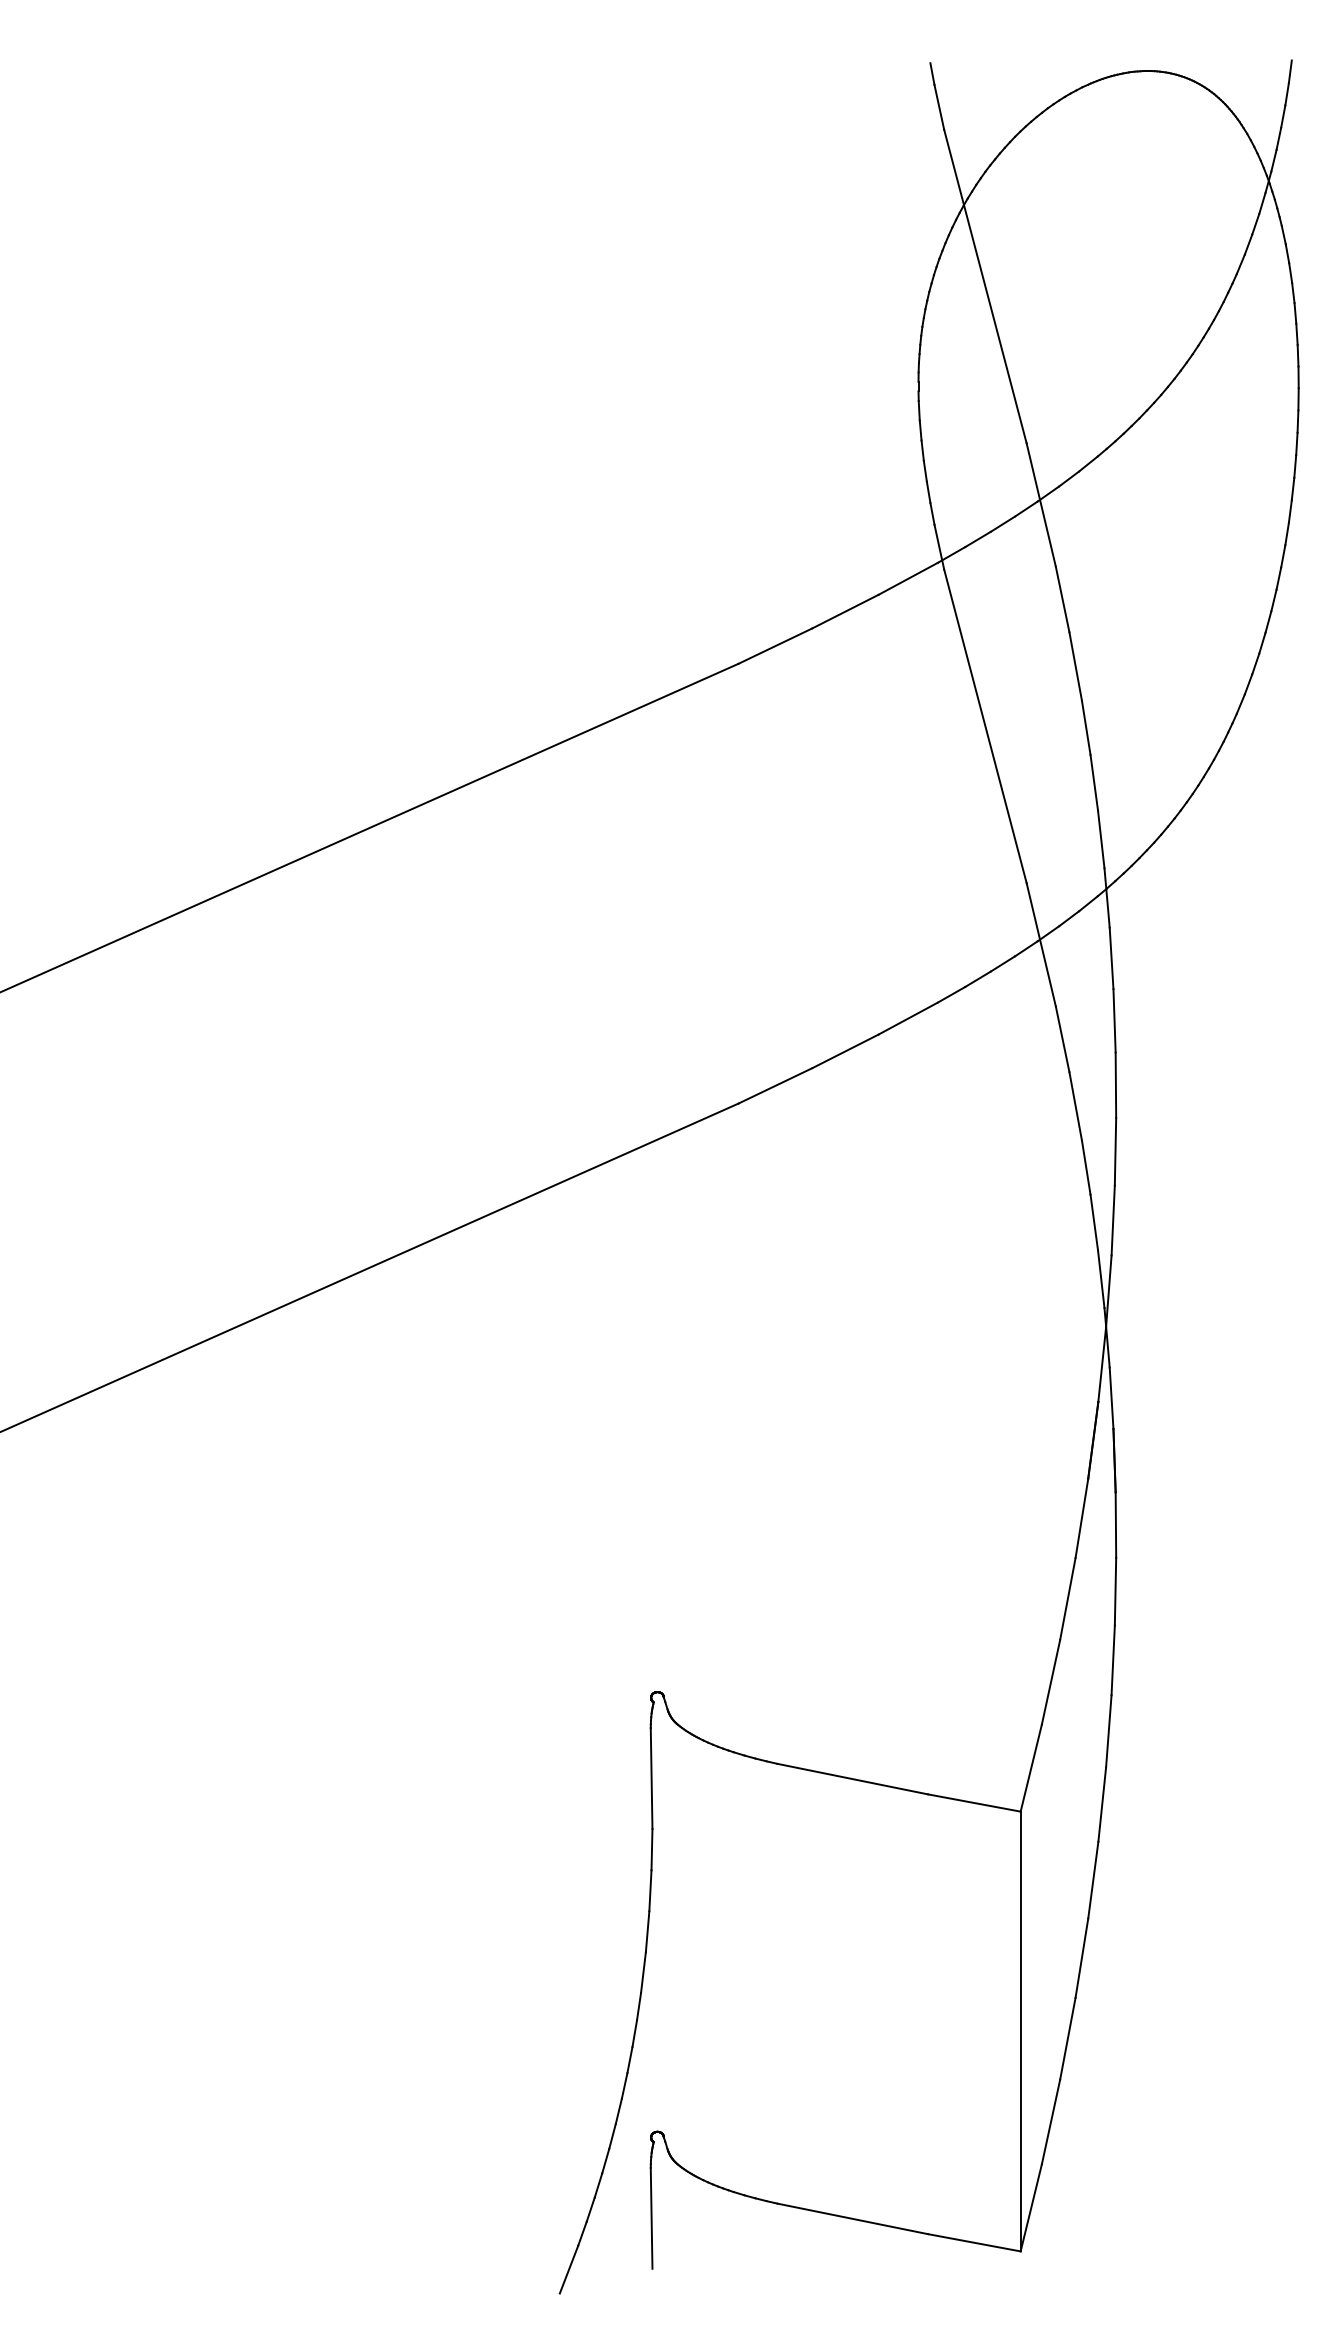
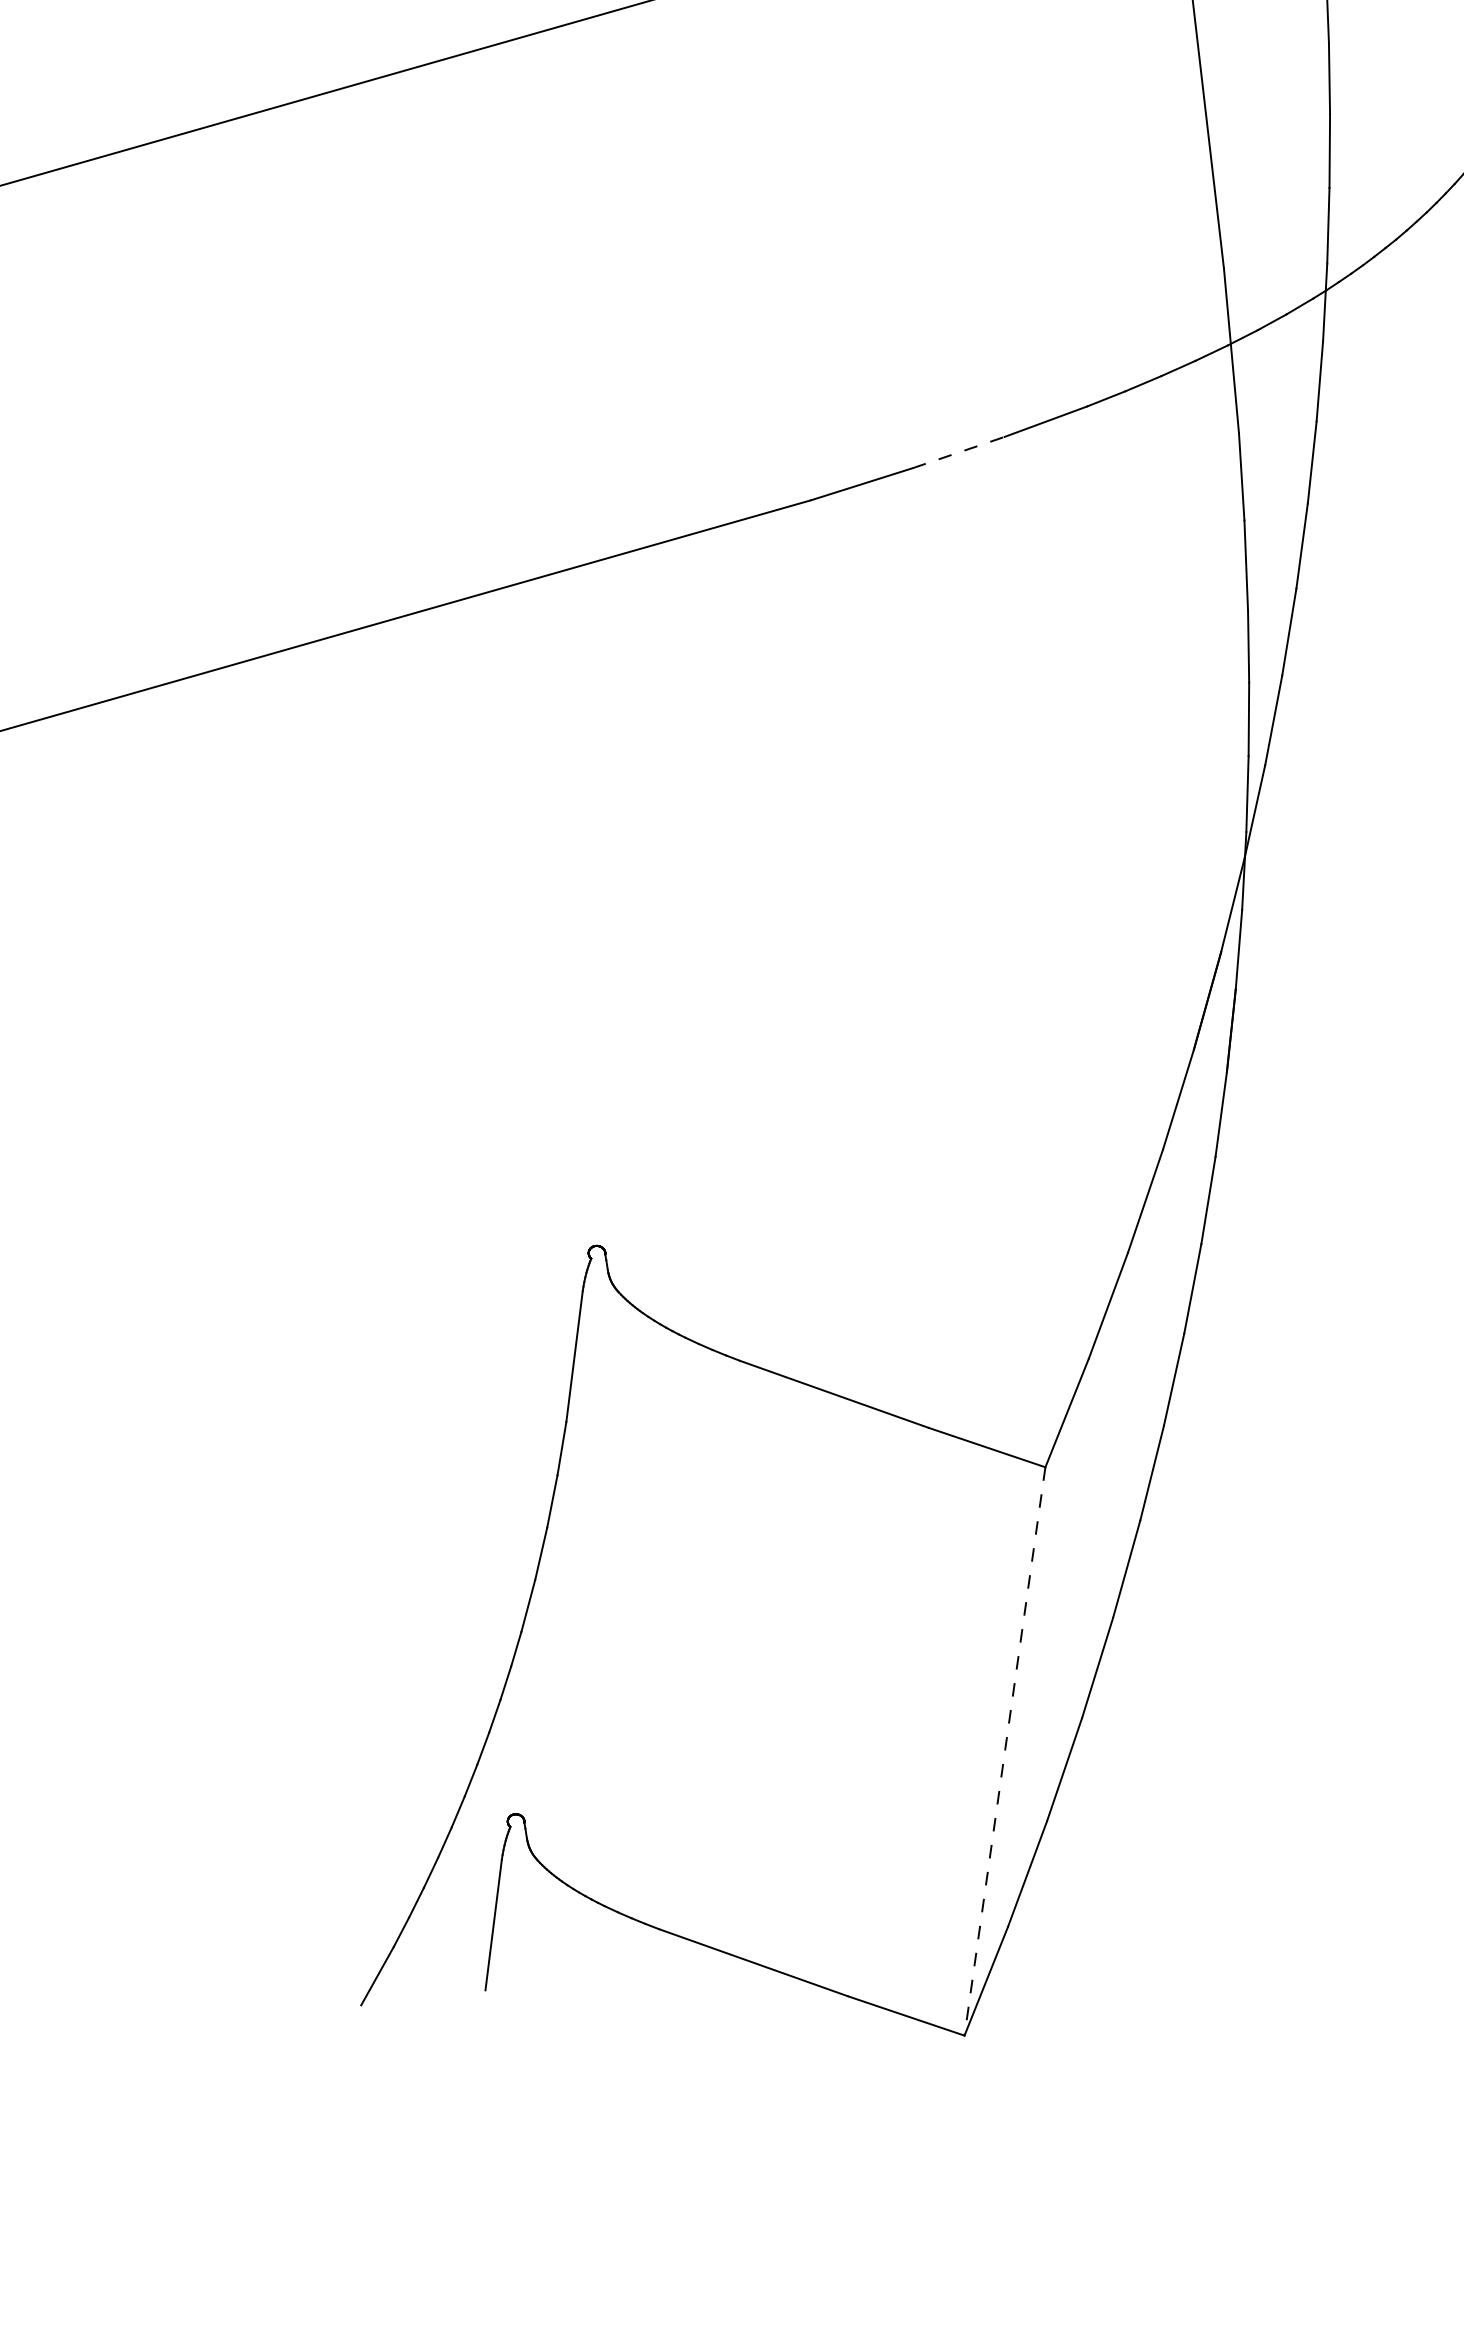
line: (845, 1051) -> (958, 452), solid -> dashed
line: (1020, 2031) -> (1004, 1751), solid -> dashed

